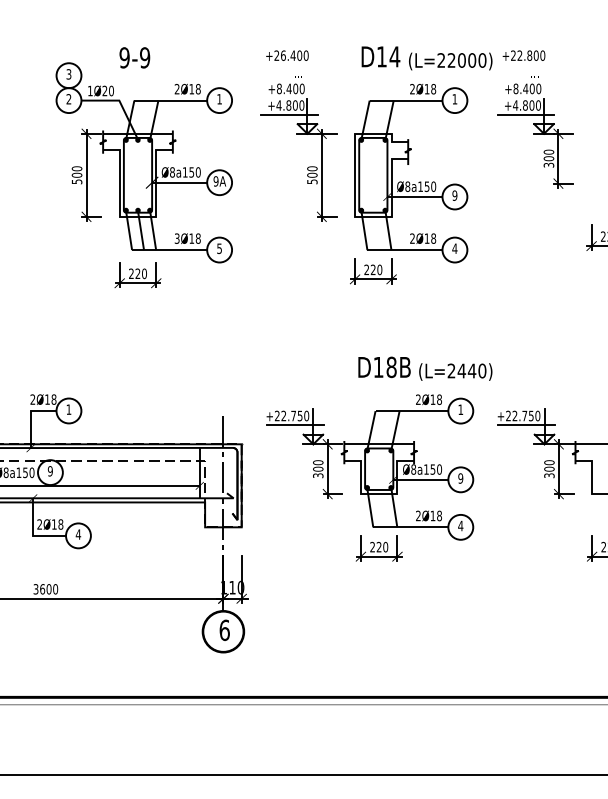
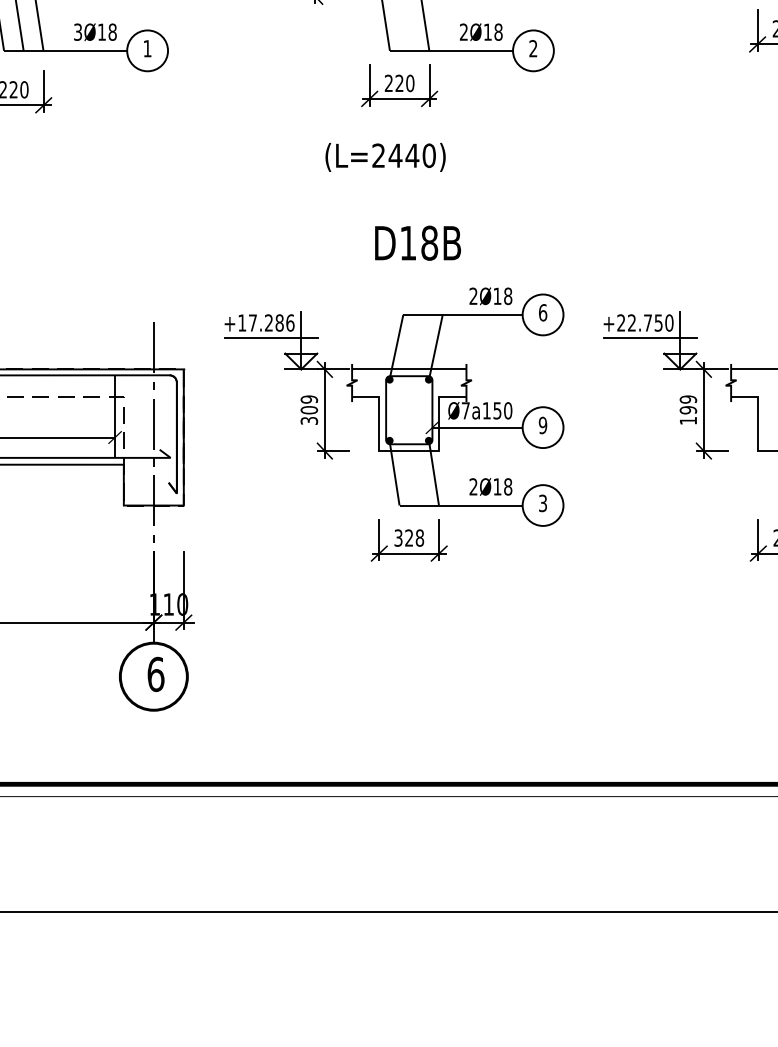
text: (219, 248) -> (147, 48), 5 -> 1
text: (454, 248) -> (532, 48), 4 -> 2
text: (455, 371) -> (385, 156), moved
text: (460, 409) -> (542, 312), 1 -> 6
text: (291, 415) -> (265, 322), +22.750 -> +17.286
text: (318, 462) -> (309, 399), 300 -> 309
text: (413, 469) -> (465, 410), Ø8a150 -> Ø7a150
text: (549, 469) -> (688, 410), 300 -> 199
text: (460, 525) -> (542, 502), 4 -> 3
text: (379, 547) -> (409, 538), 220 -> 328

